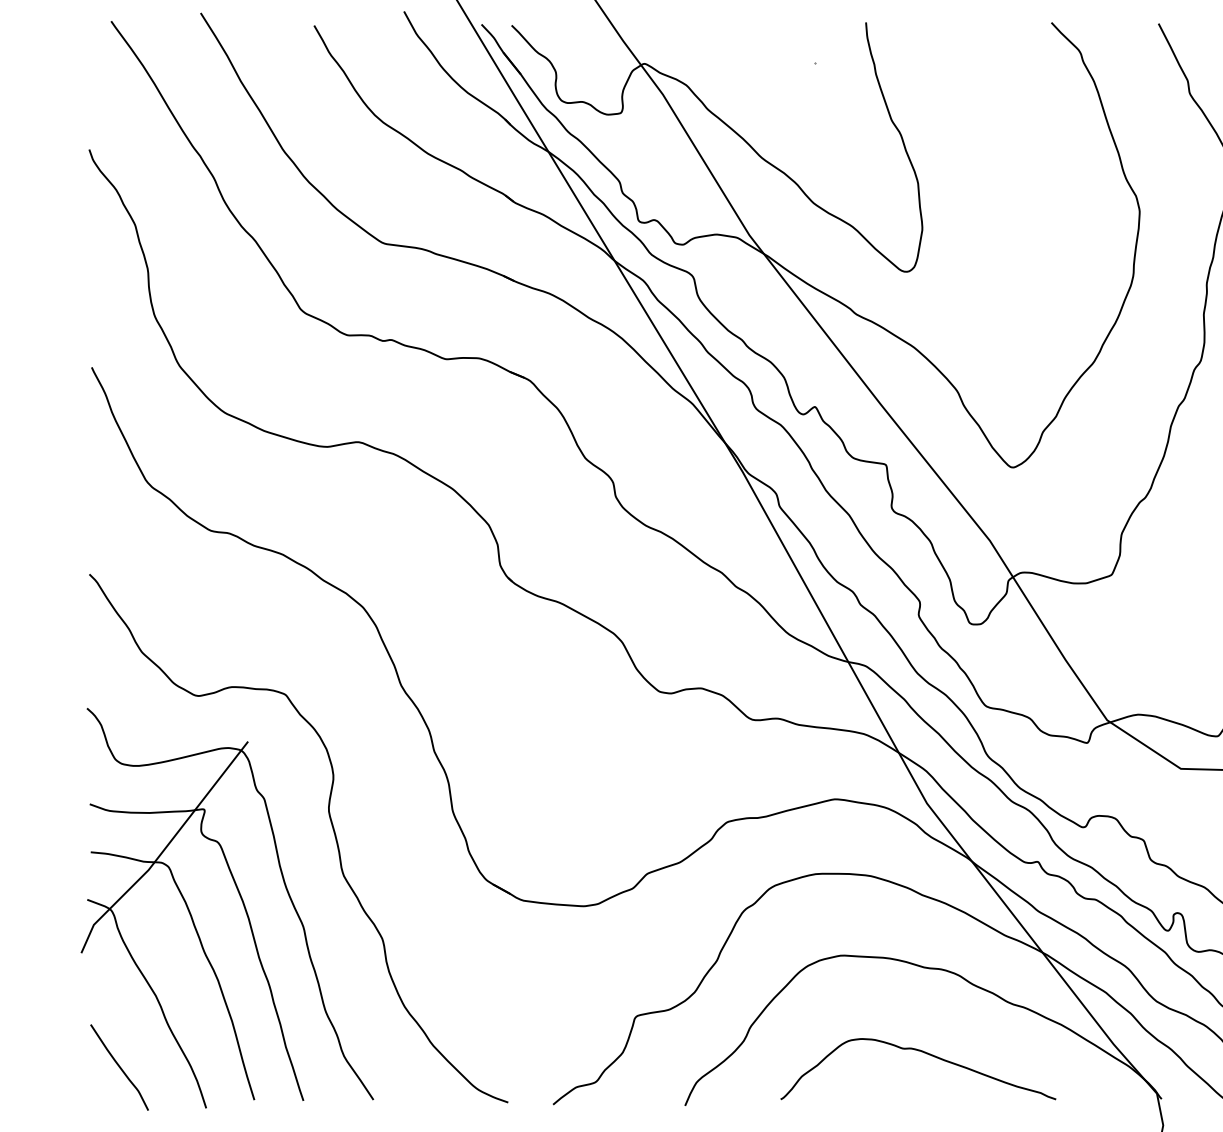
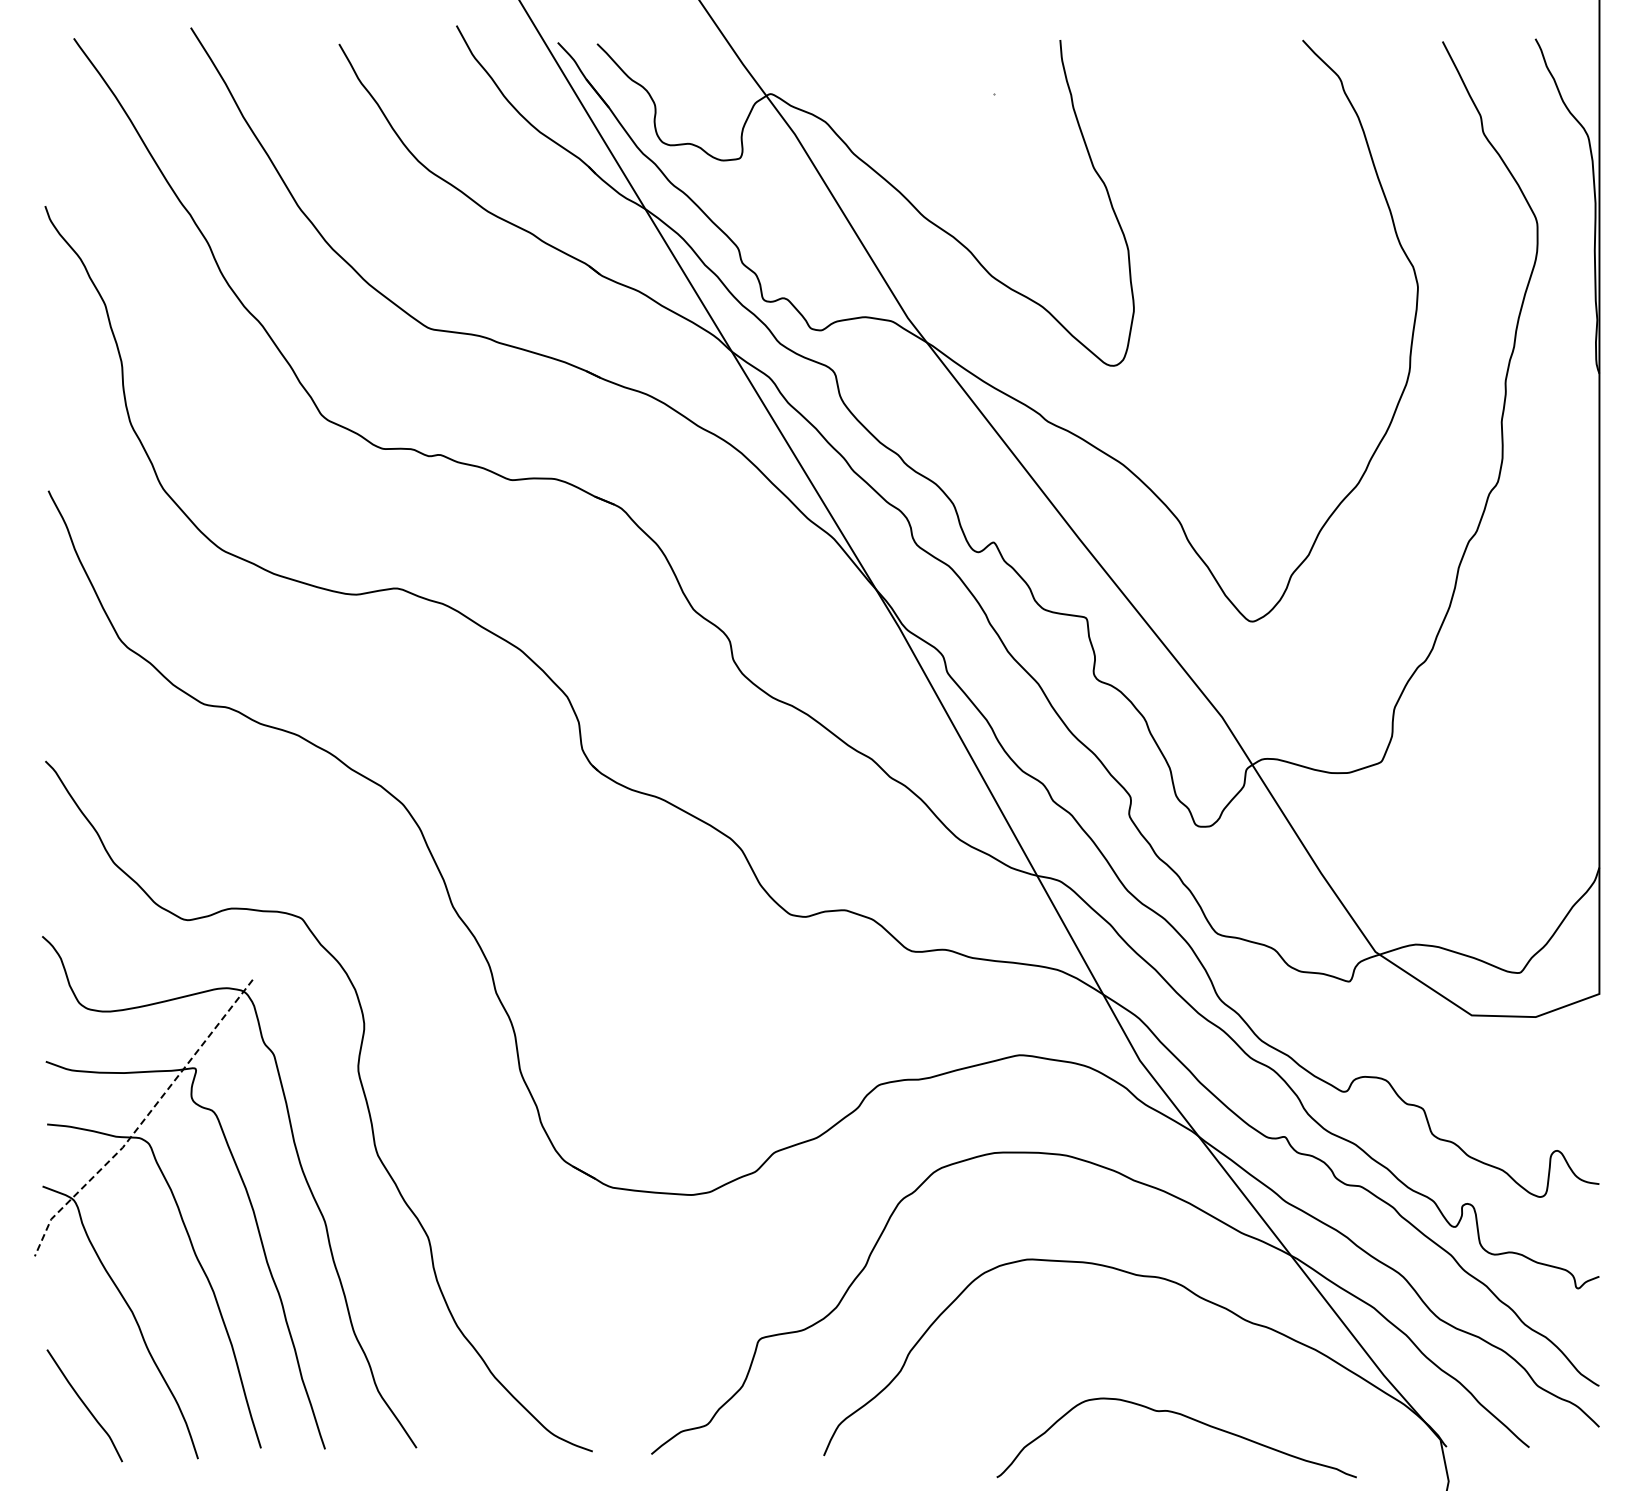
line: (164, 849) -> (143, 1120), solid -> dashed
curve: (925, 1053) -> (1185, 1417), moved

